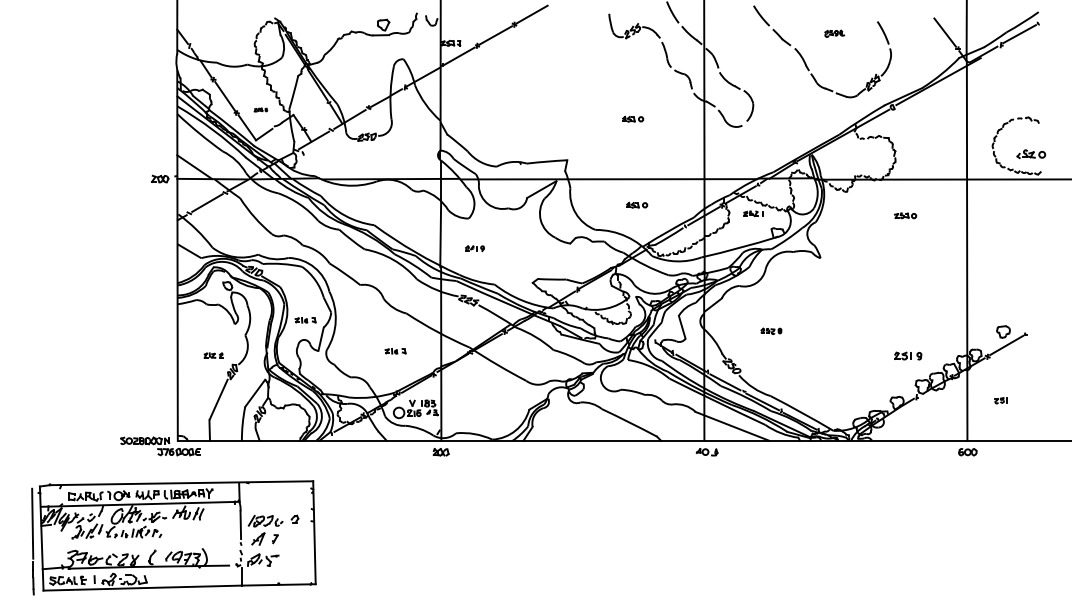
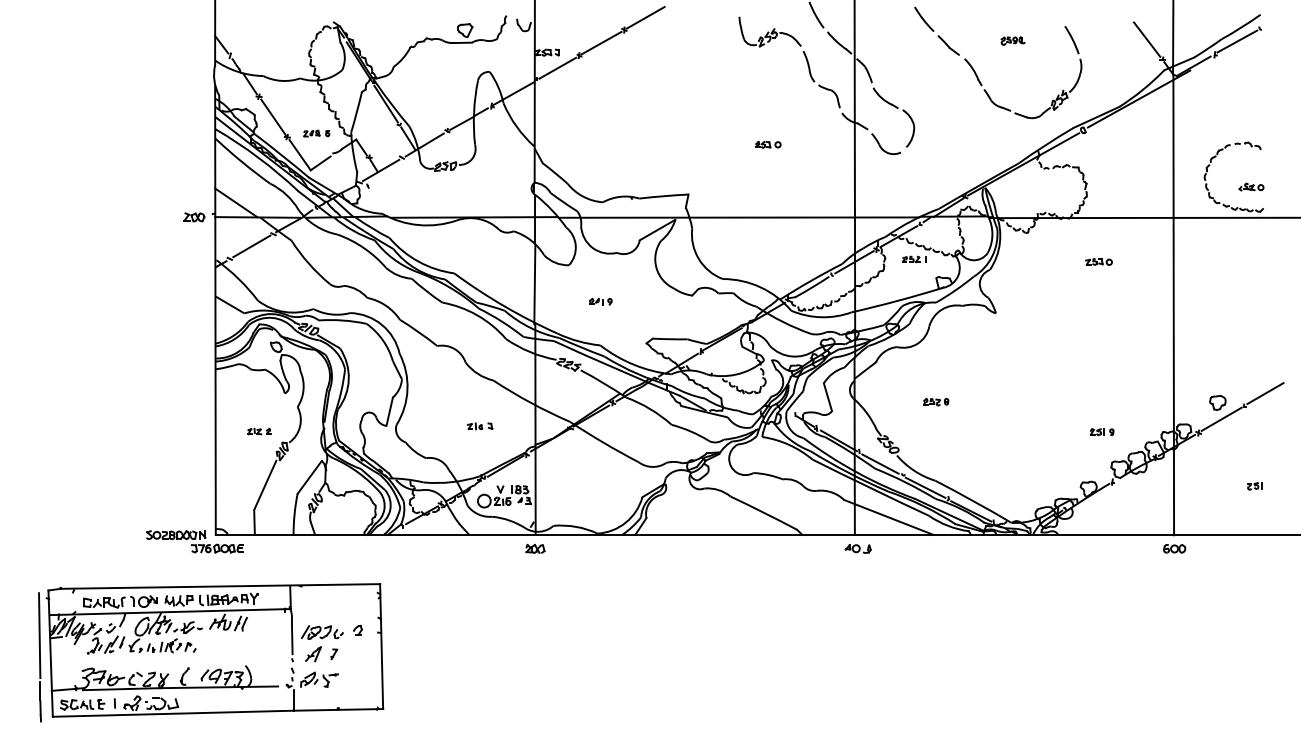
part: (260, 109) -> (316, 132), size x1.67
part: (1030, 153) -> (1250, 186), size x0.71
part: (637, 204) -> (773, 248), removed
part: (474, 248) -> (600, 301), moved
part: (305, 320) -> (370, 388), removed
line: (1042, 323) -> (1265, 392), added
part: (907, 355) -> (1101, 431), size x0.71
part: (1000, 400) -> (1254, 486), moved

